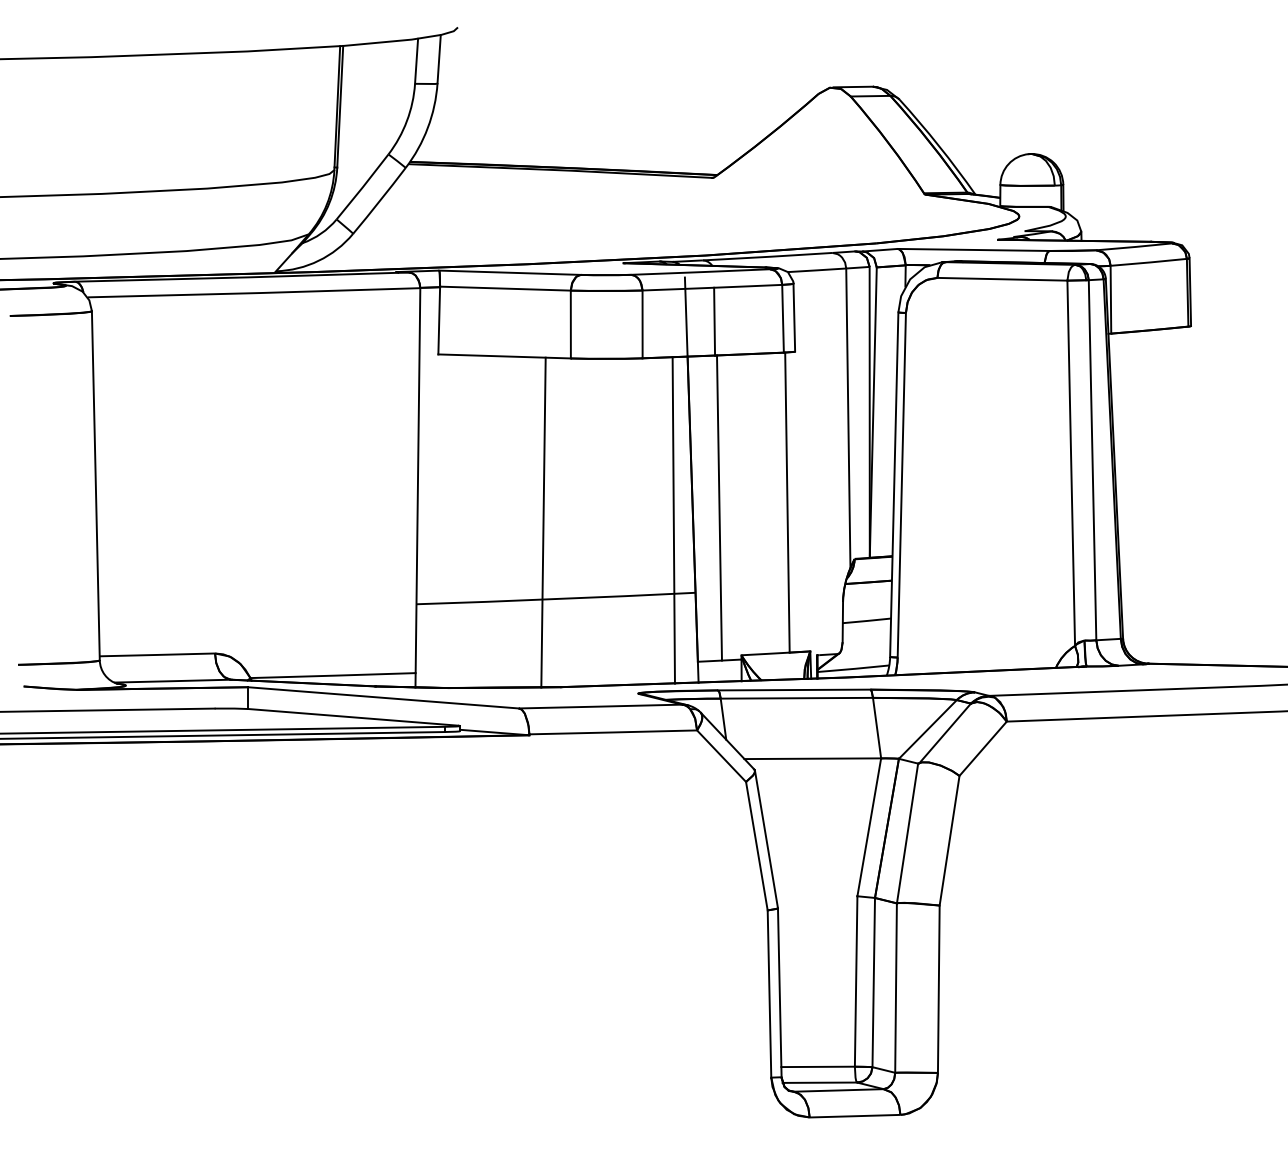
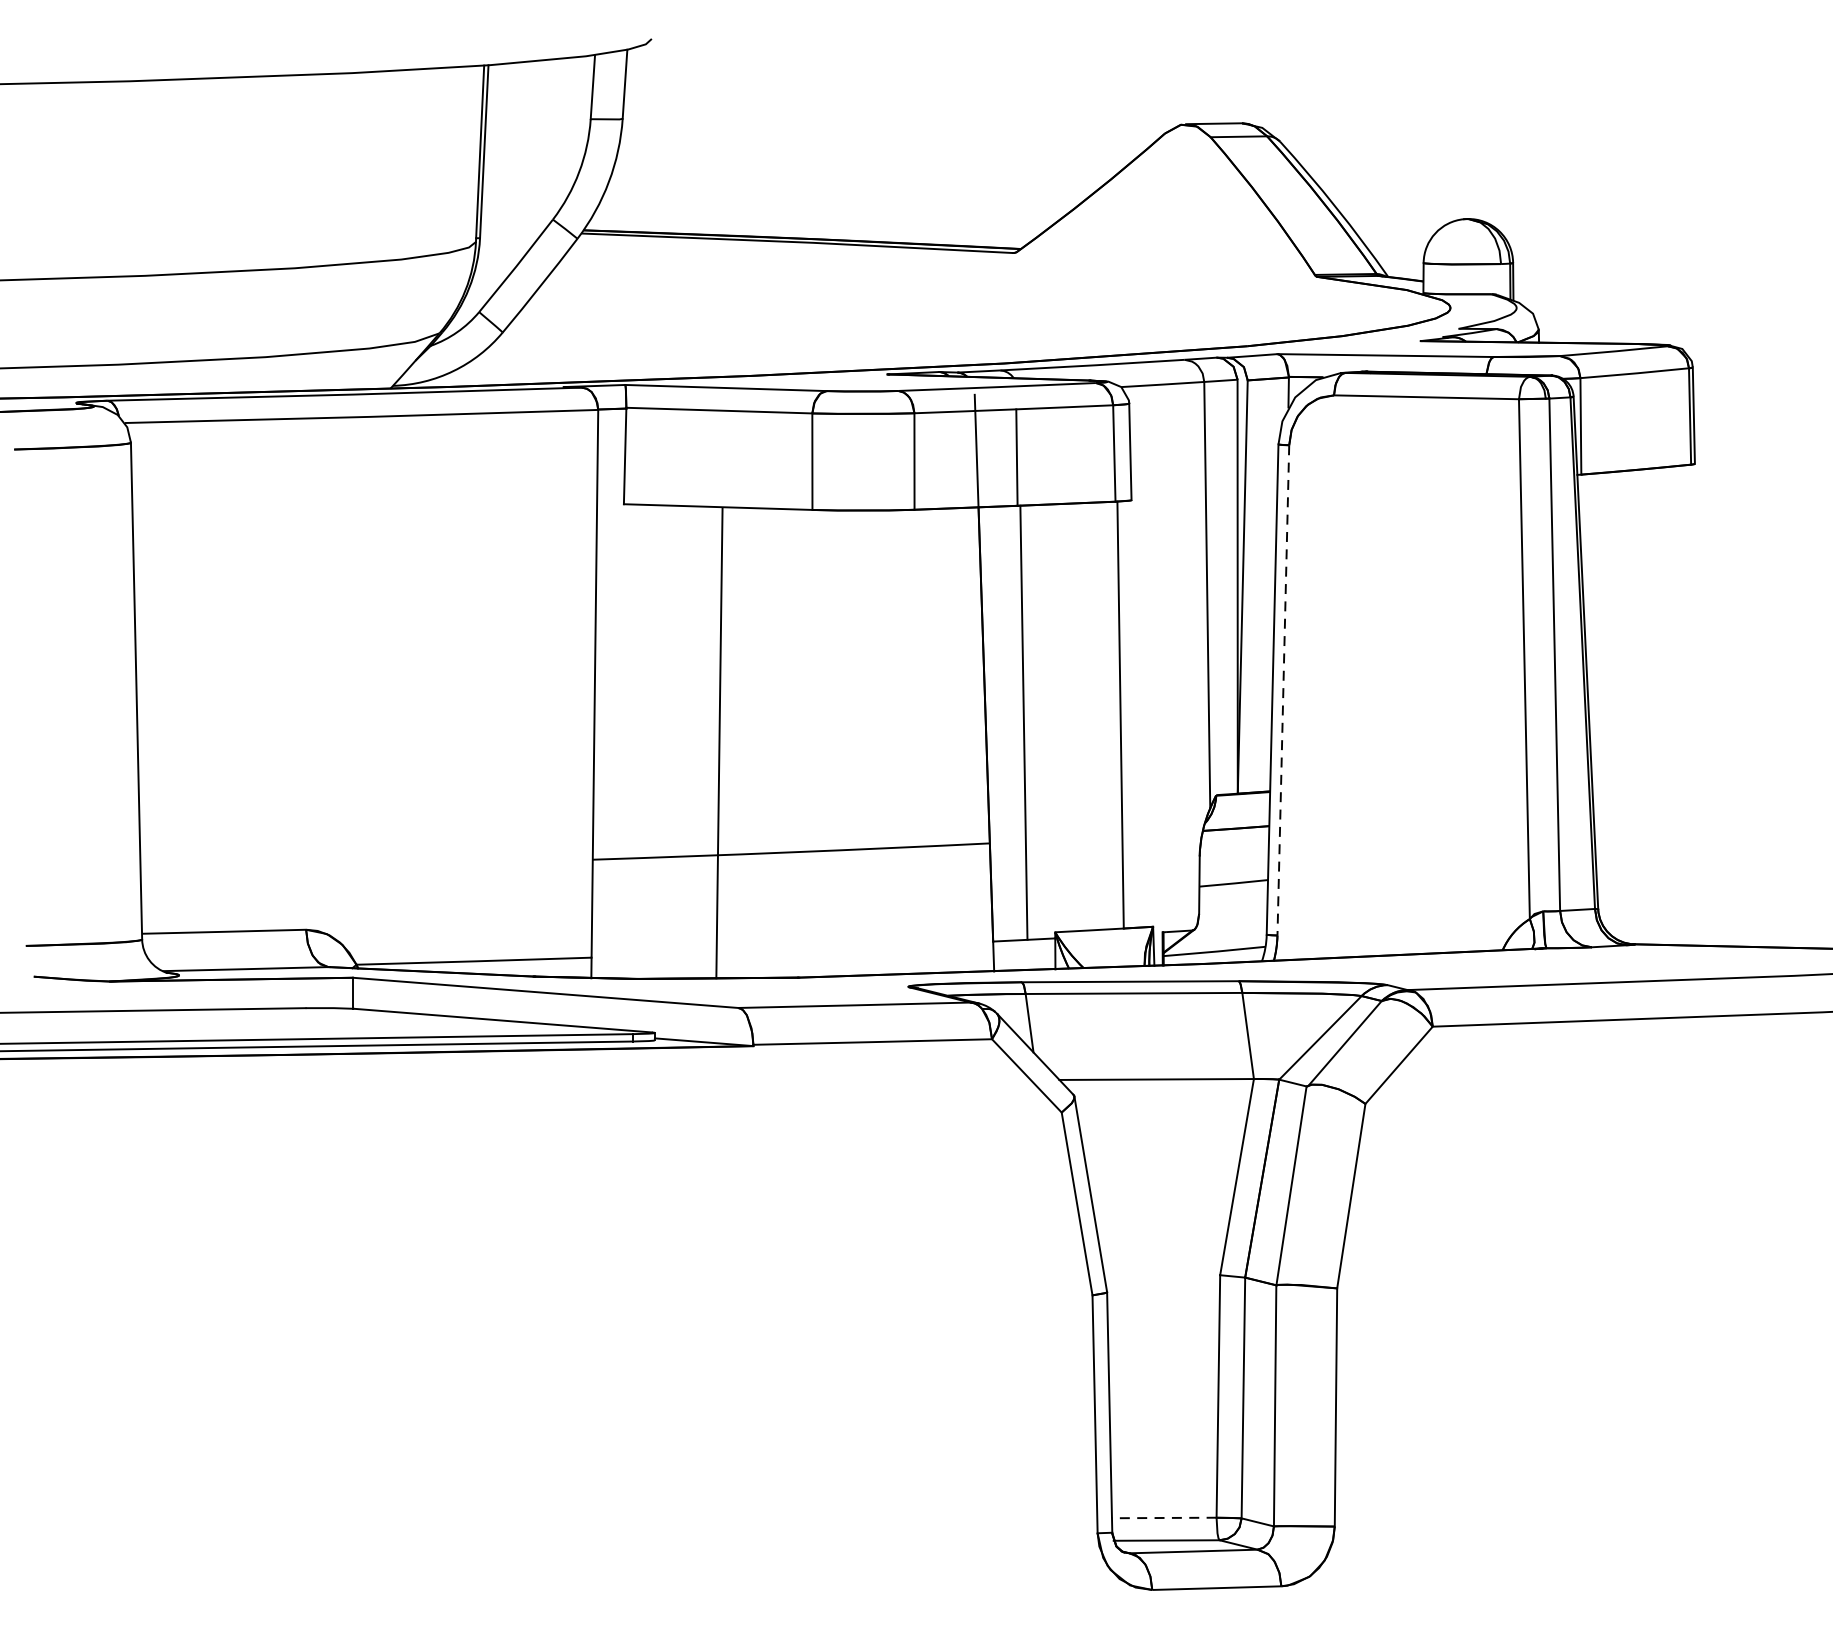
line: (901, 485) -> (1282, 690), solid -> dashed
line: (673, 520) -> (958, 740), removed
line: (543, 522) -> (719, 743), moved
line: (818, 1066) -> (1164, 1517), solid -> dashed

